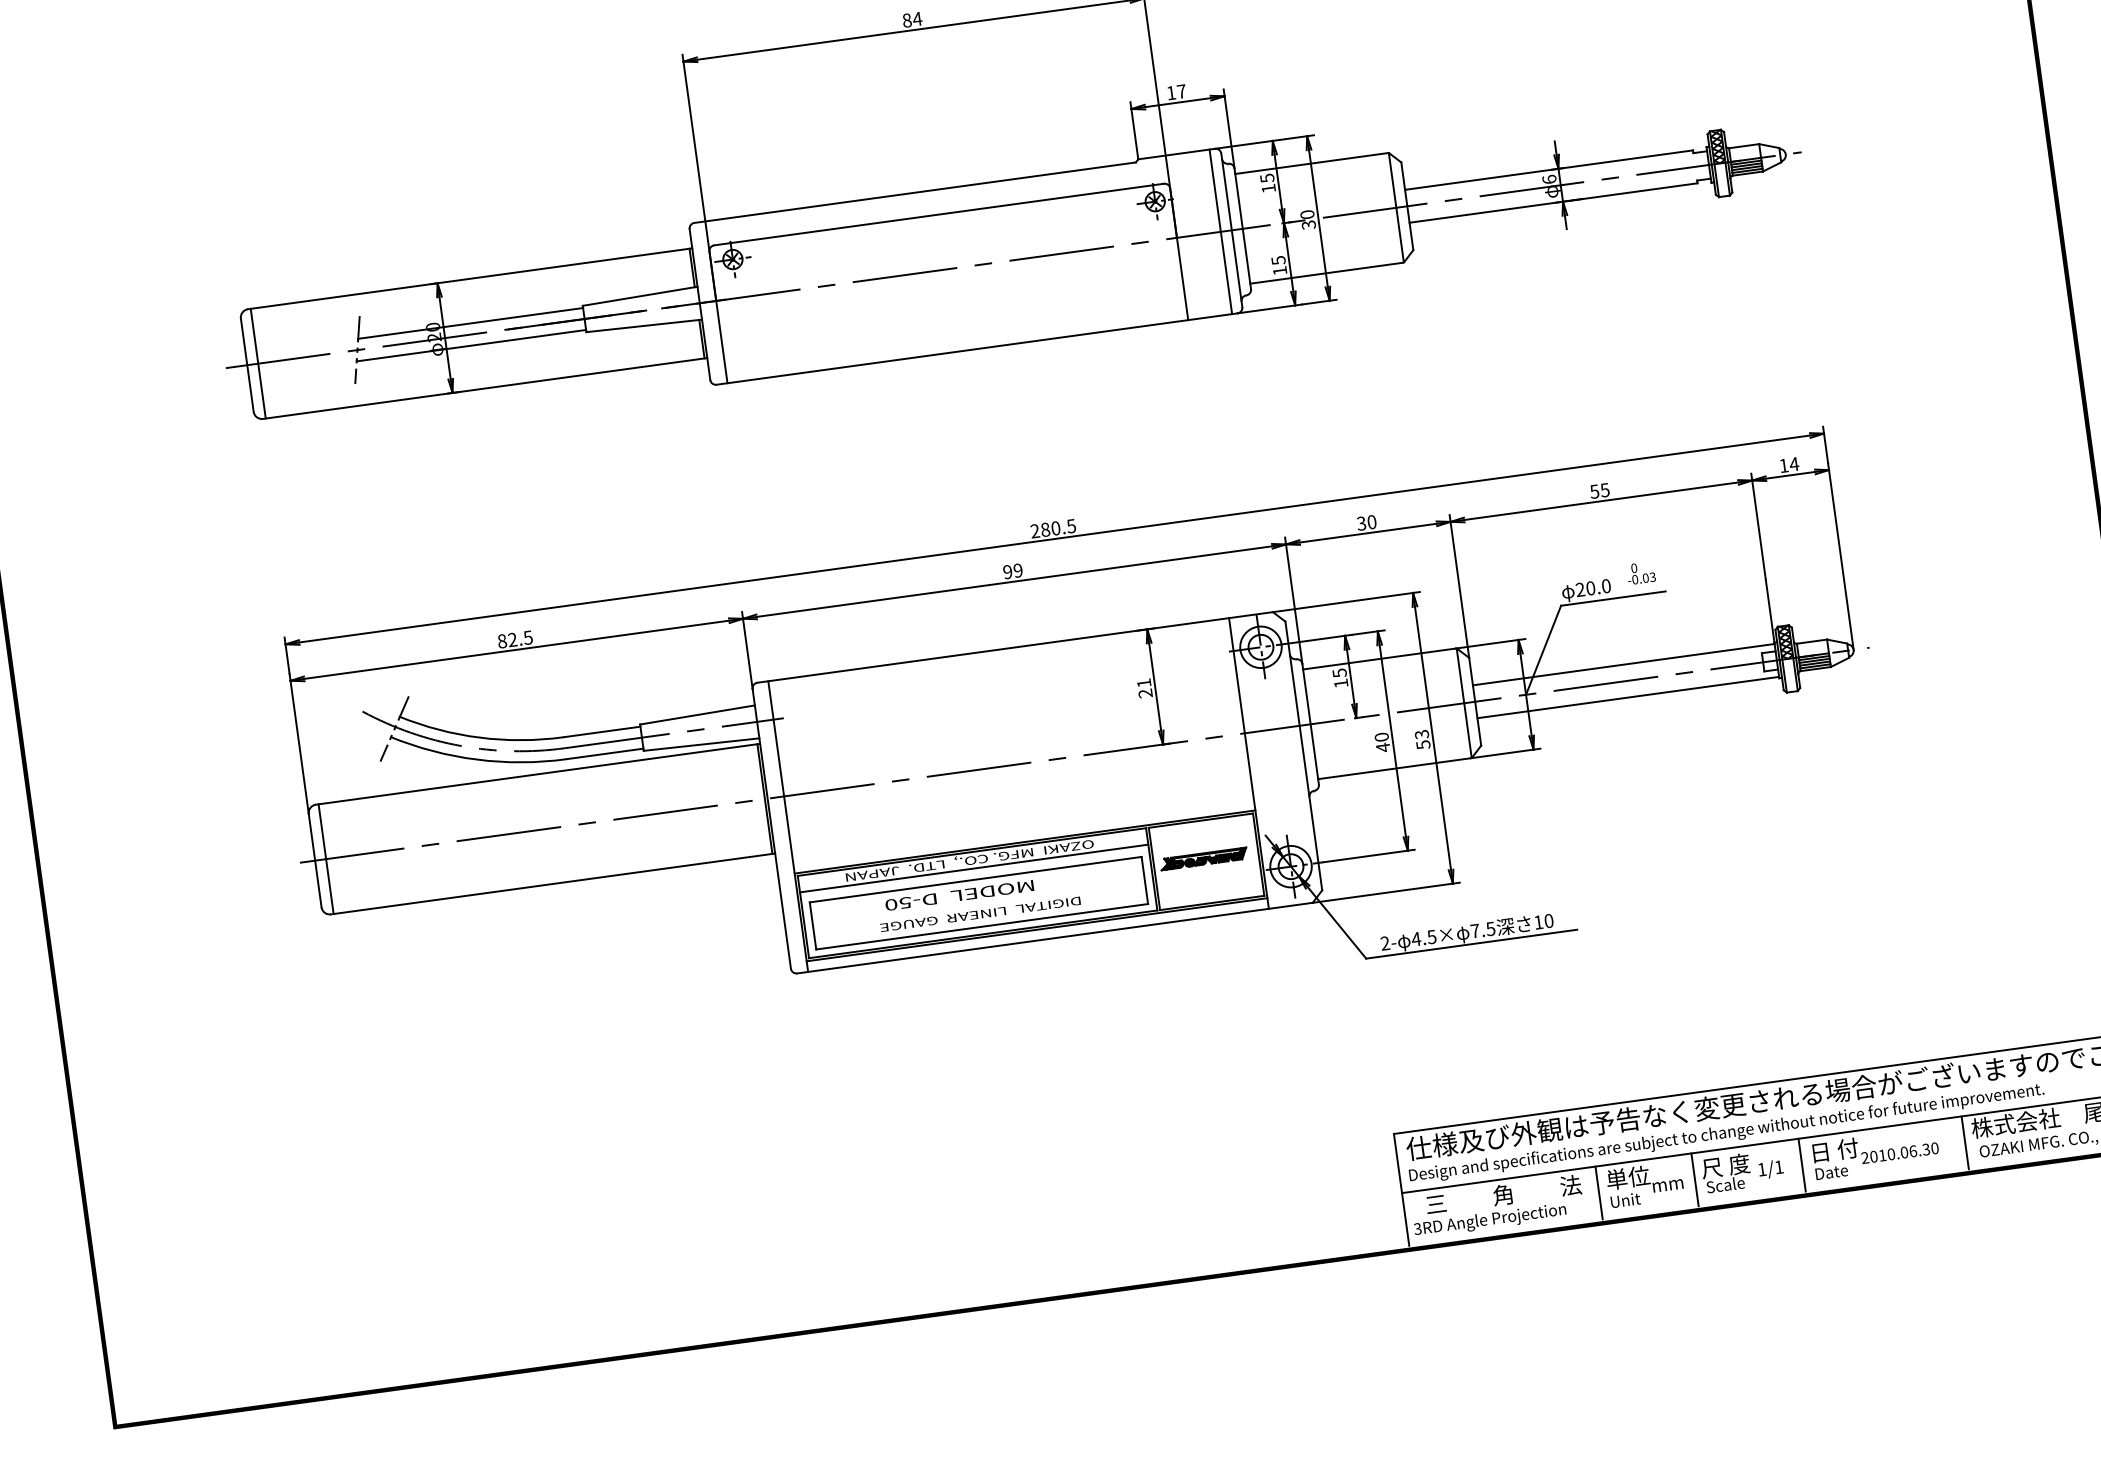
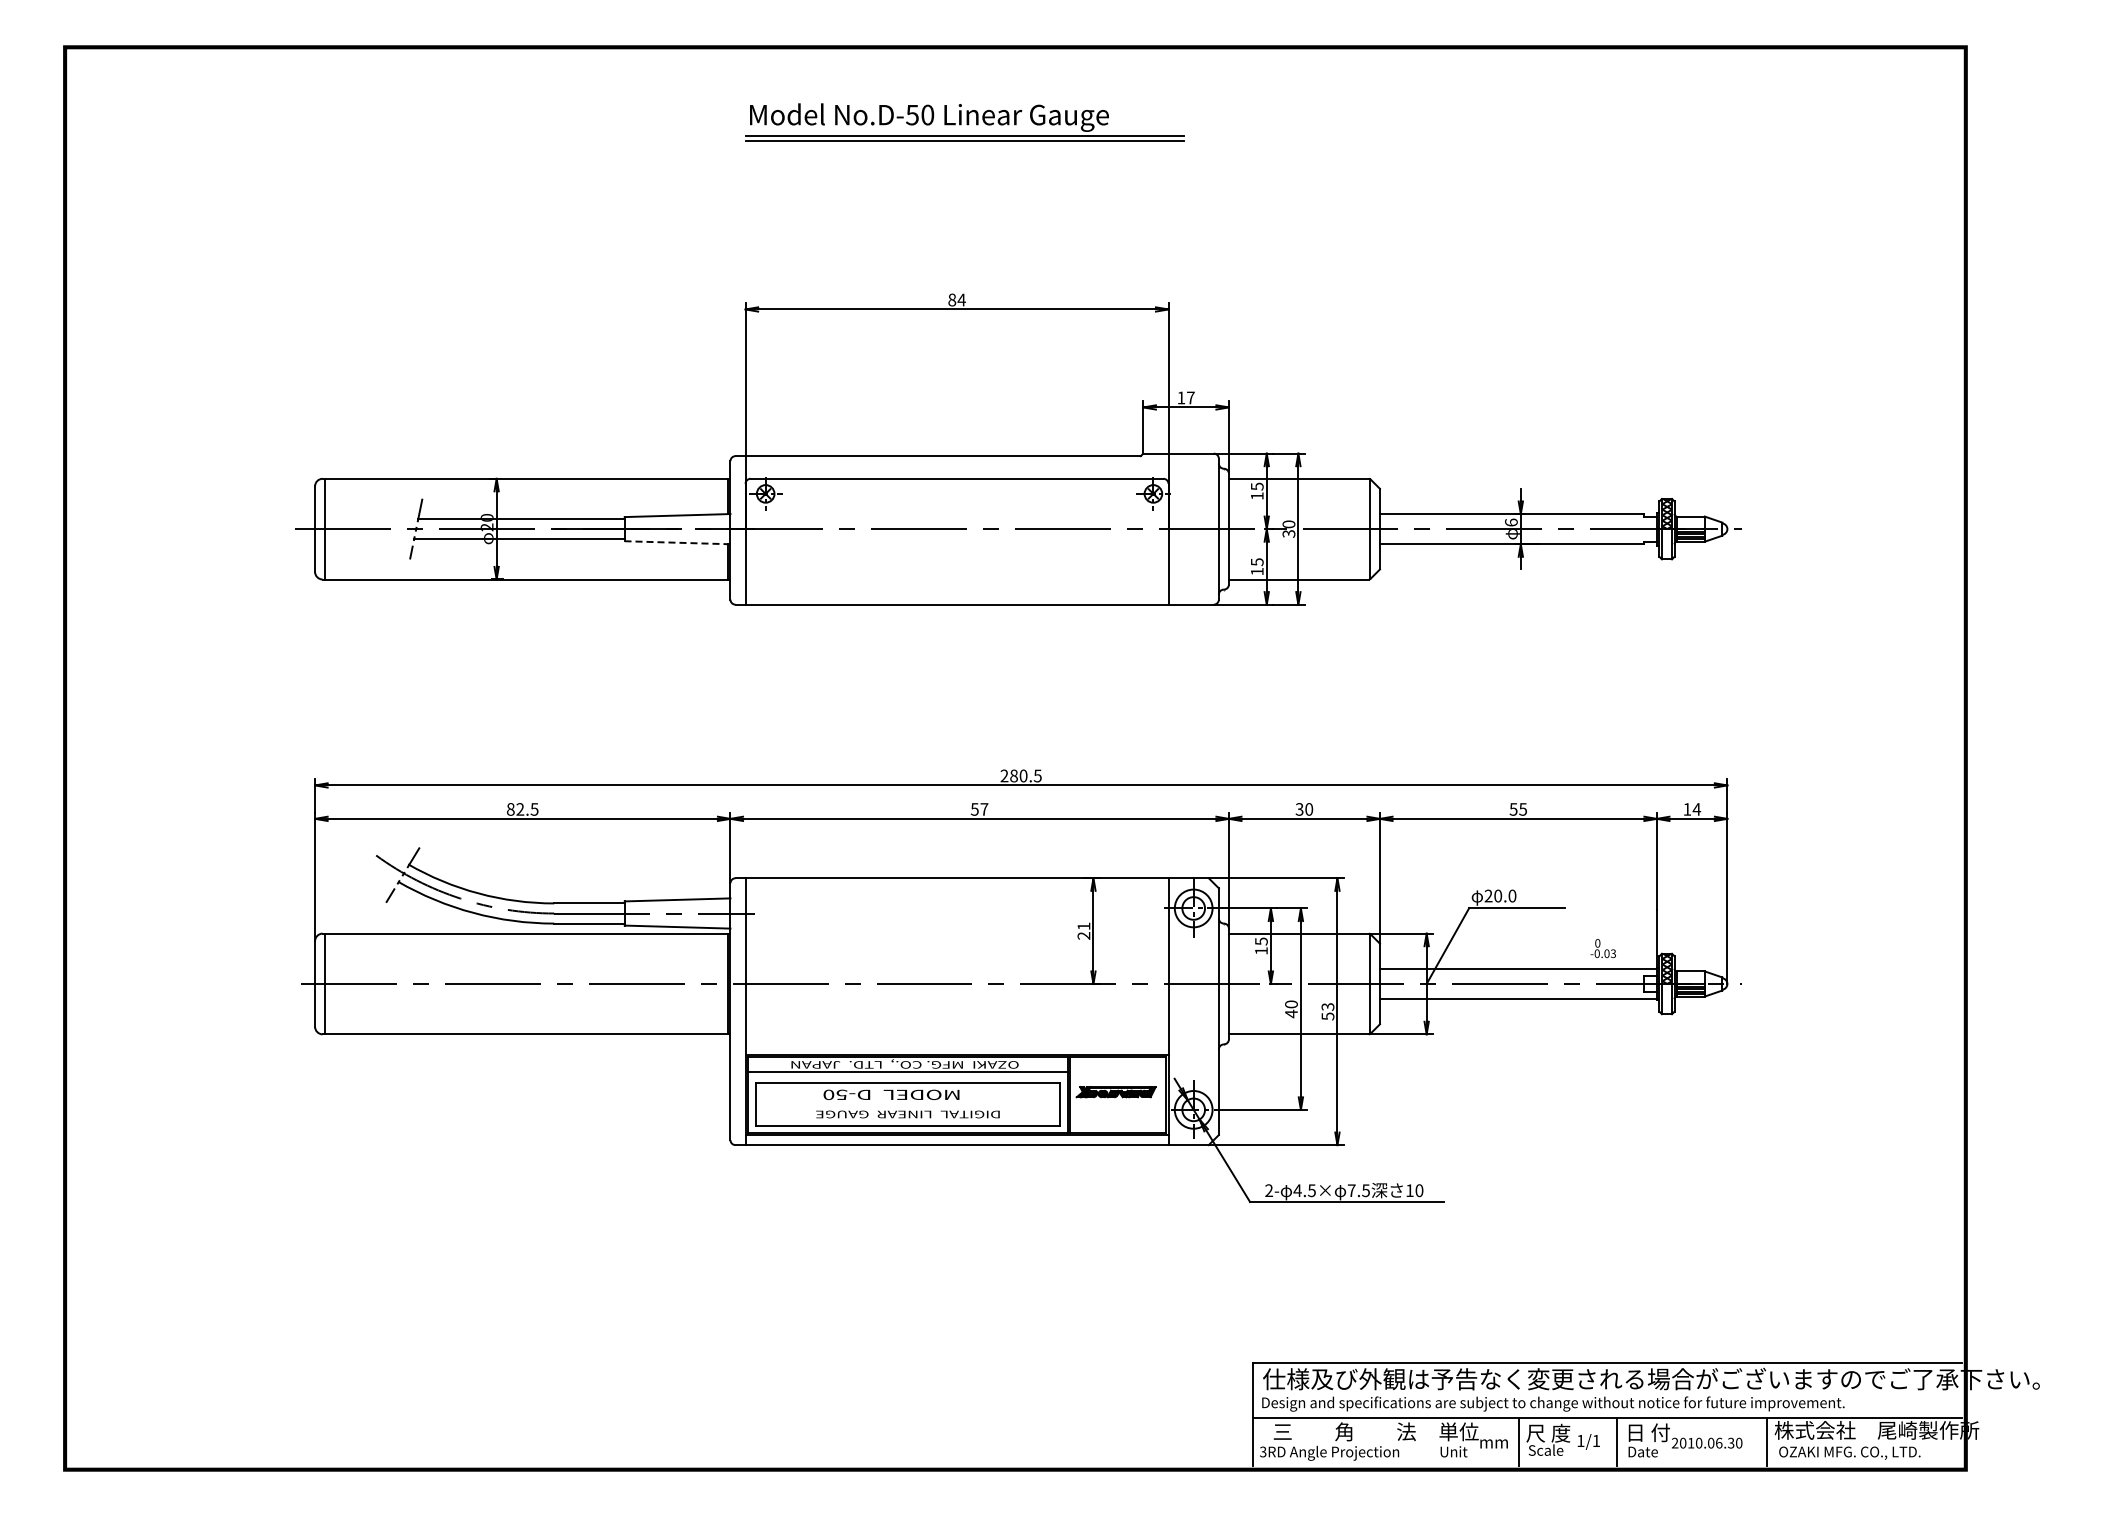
line: (1220, 231) -> (1208, 528), removed
line: (644, 325) -> (677, 542), solid -> dashed
text: (1012, 571) -> (979, 809), 99 -> 57
text: (1640, 573) -> (1602, 948), moved
line: (1599, 1192) -> (1431, 1441), removed

